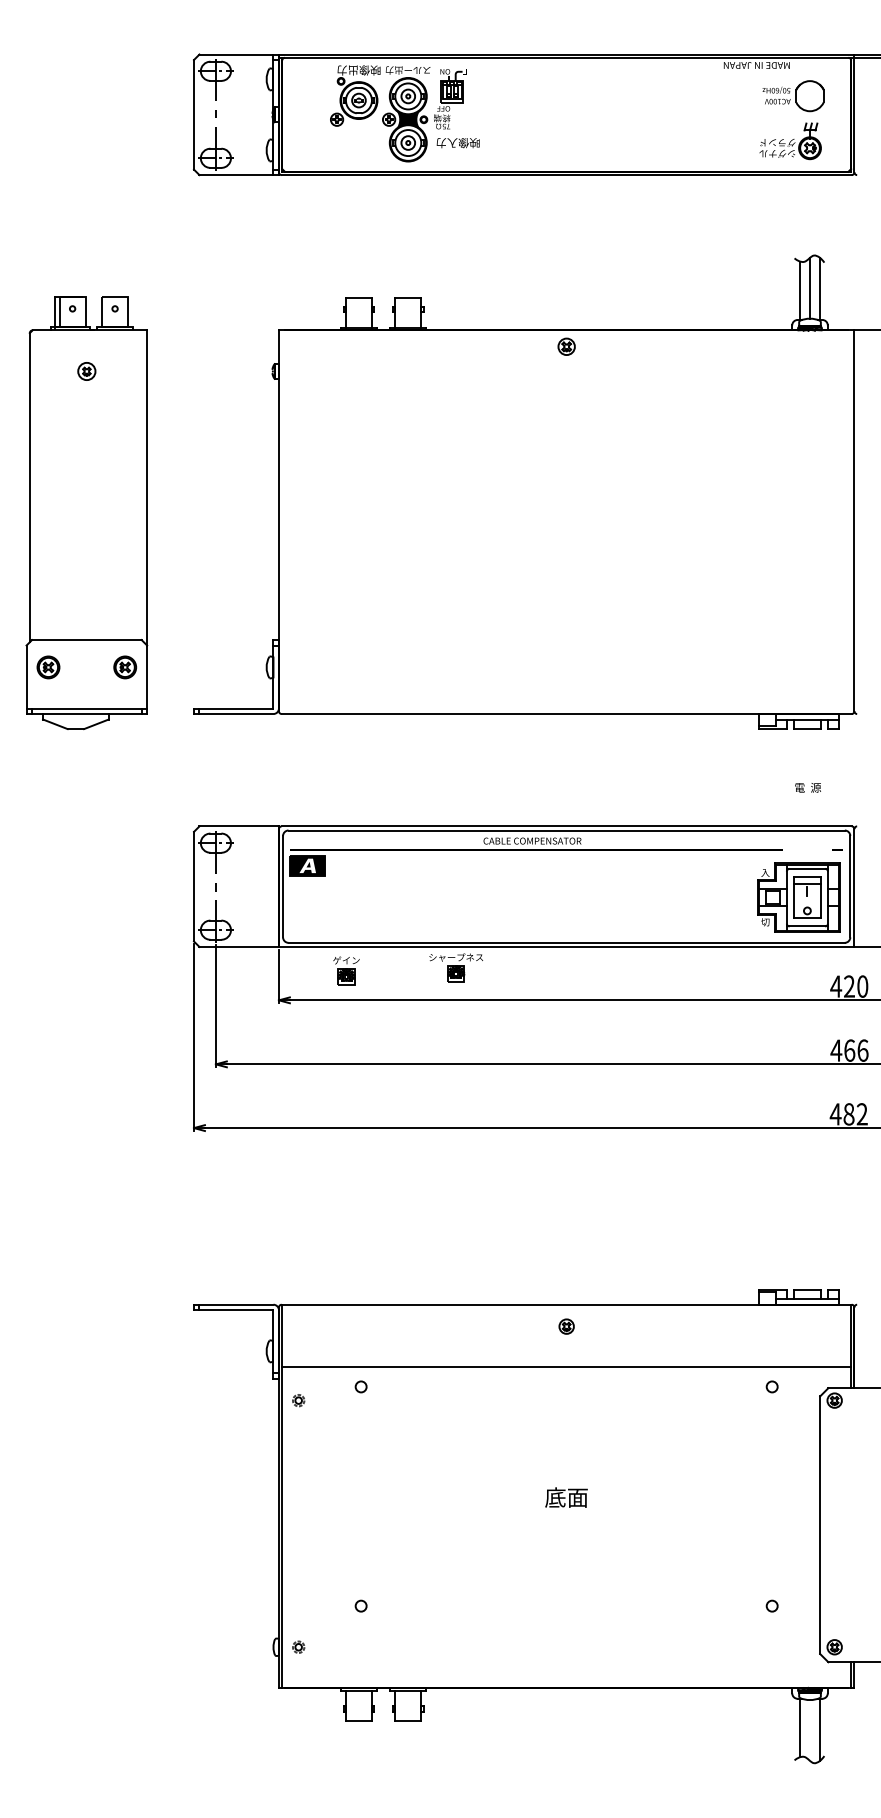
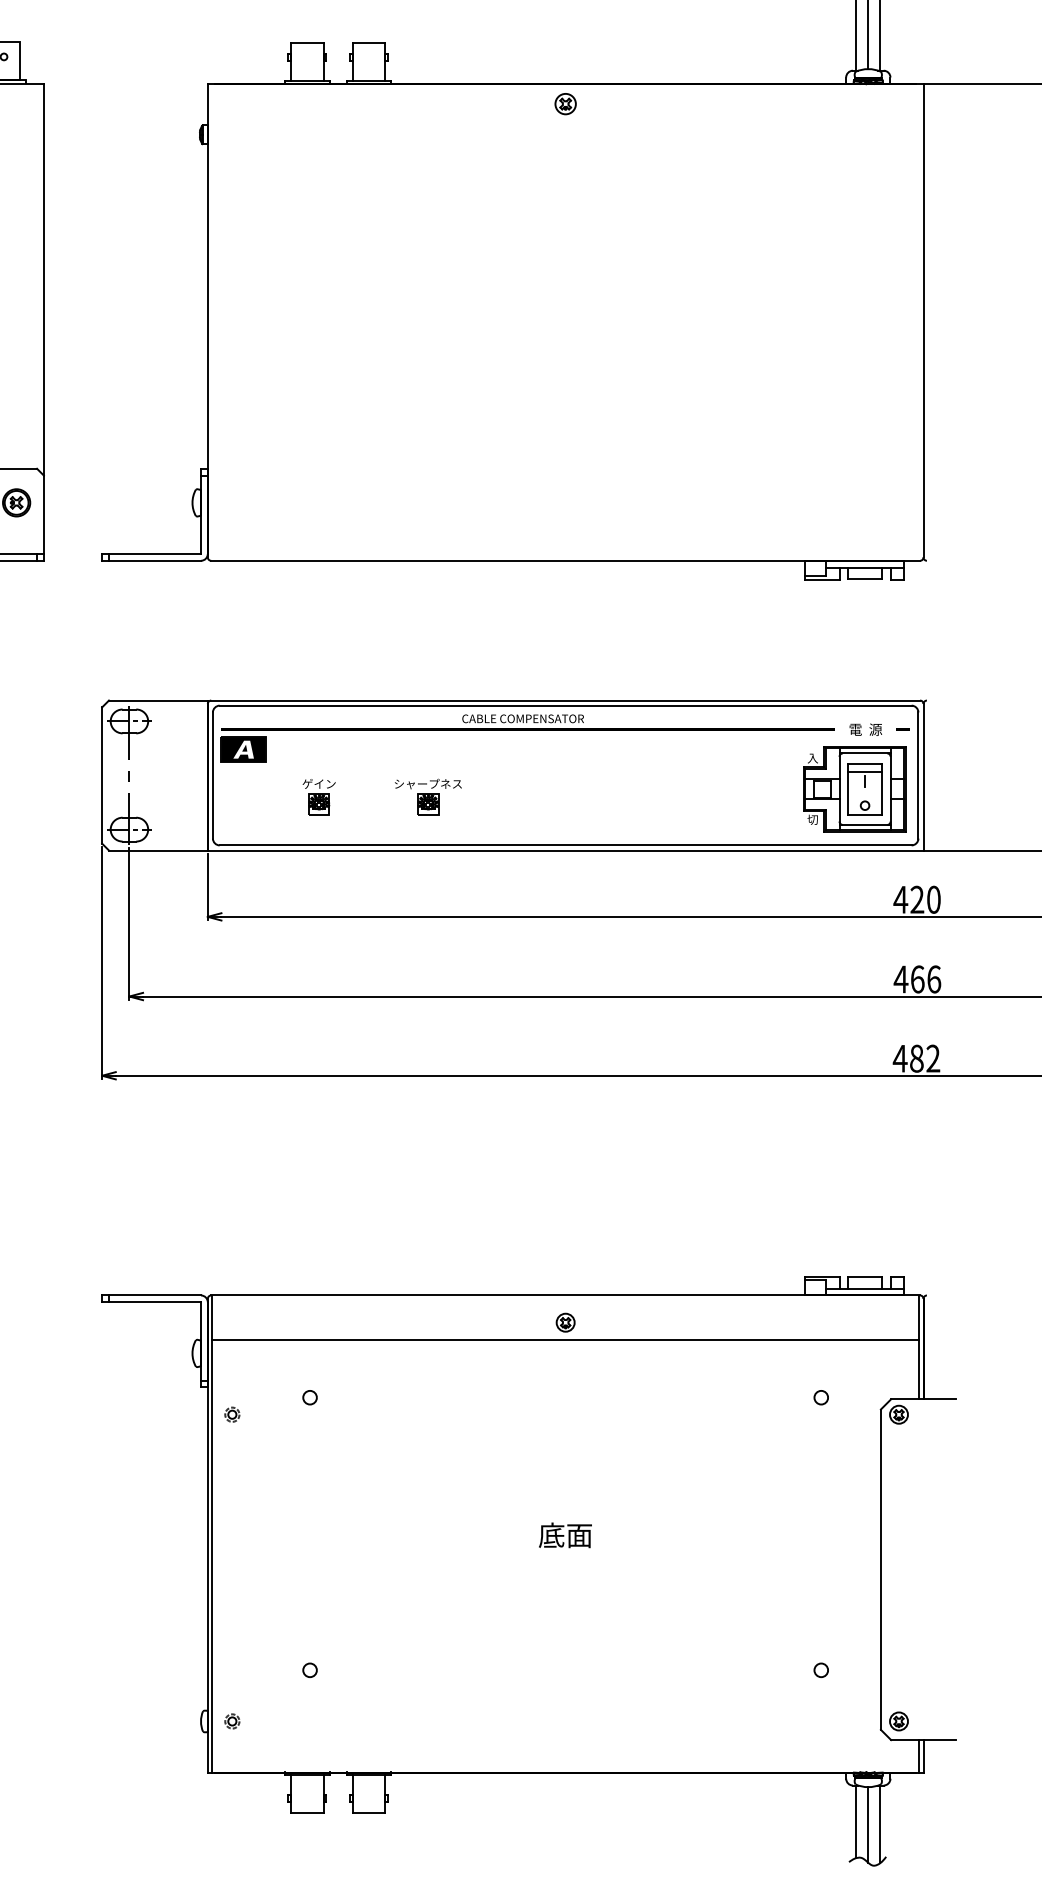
text: (807, 787) -> (865, 729), moved
part: (455, 967) -> (427, 796), moved
part: (346, 970) -> (319, 796), moved
line: (566, 1367) -> (565, 1339), moved
line: (810, 1730) -> (868, 1824), added

